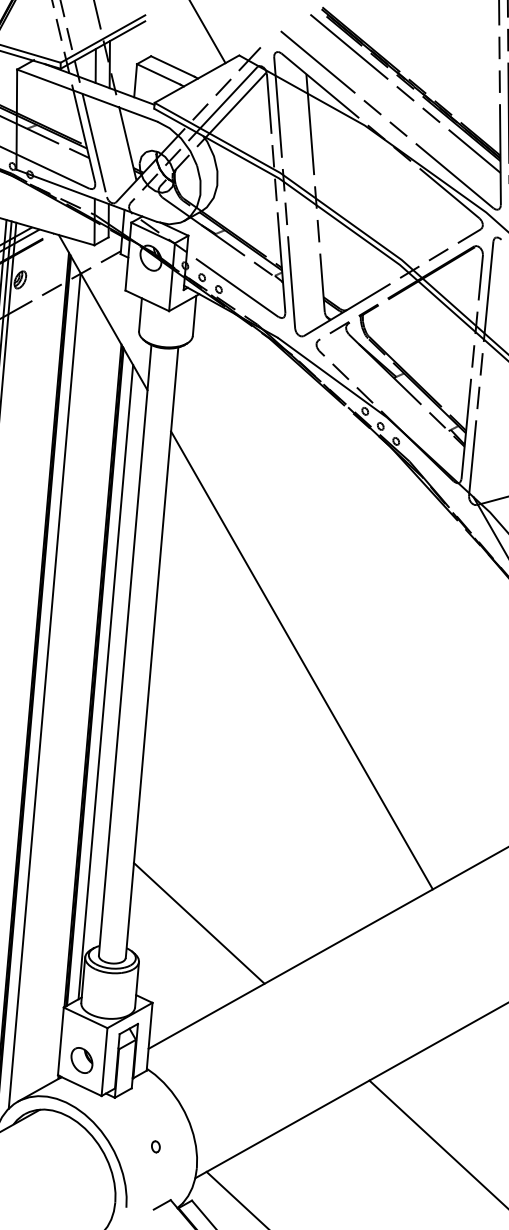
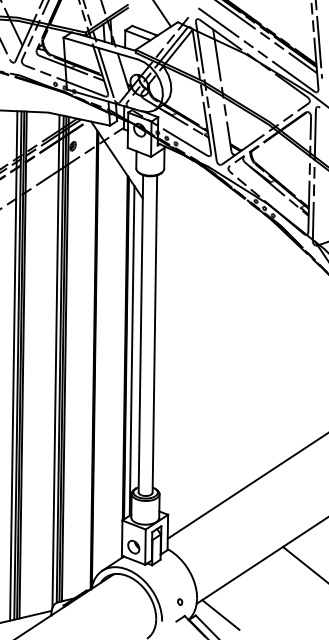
line: (301, 658) -> (232, 331), removed
line: (44, 690) -> (100, 357), removed
line: (199, 922) -> (189, 471), removed
part: (156, 1145) -> (180, 601), moved

